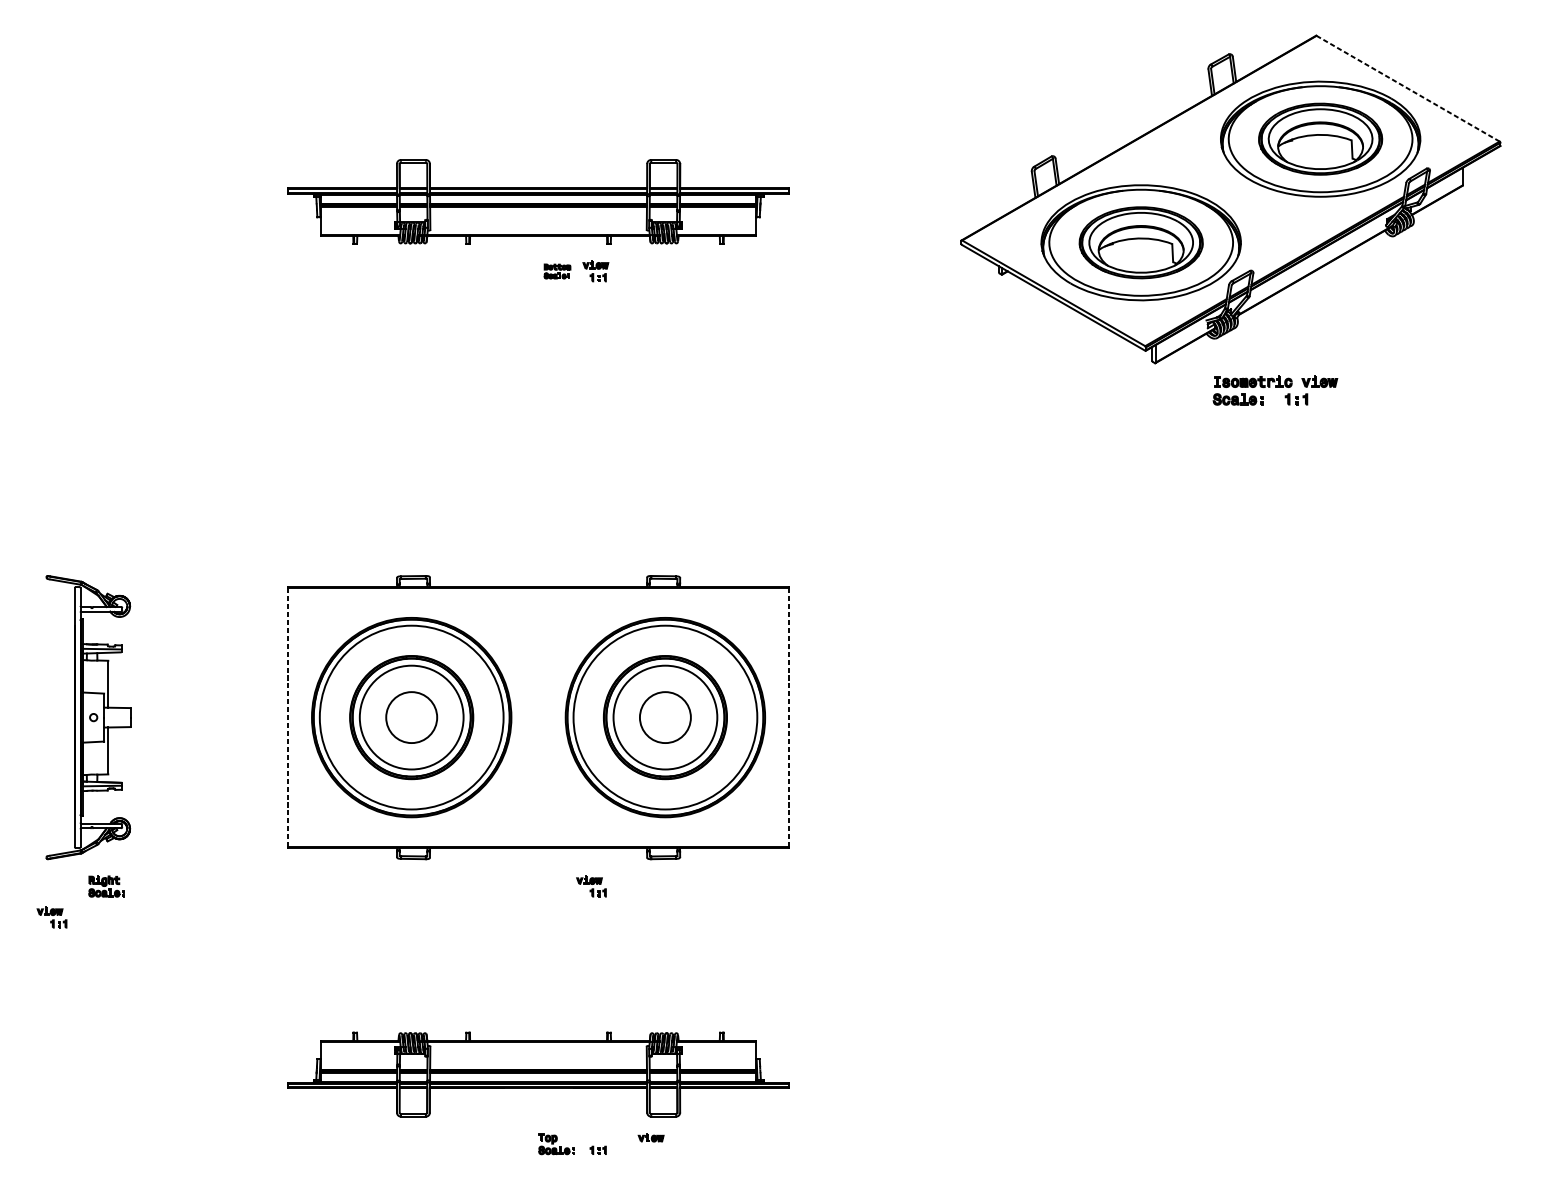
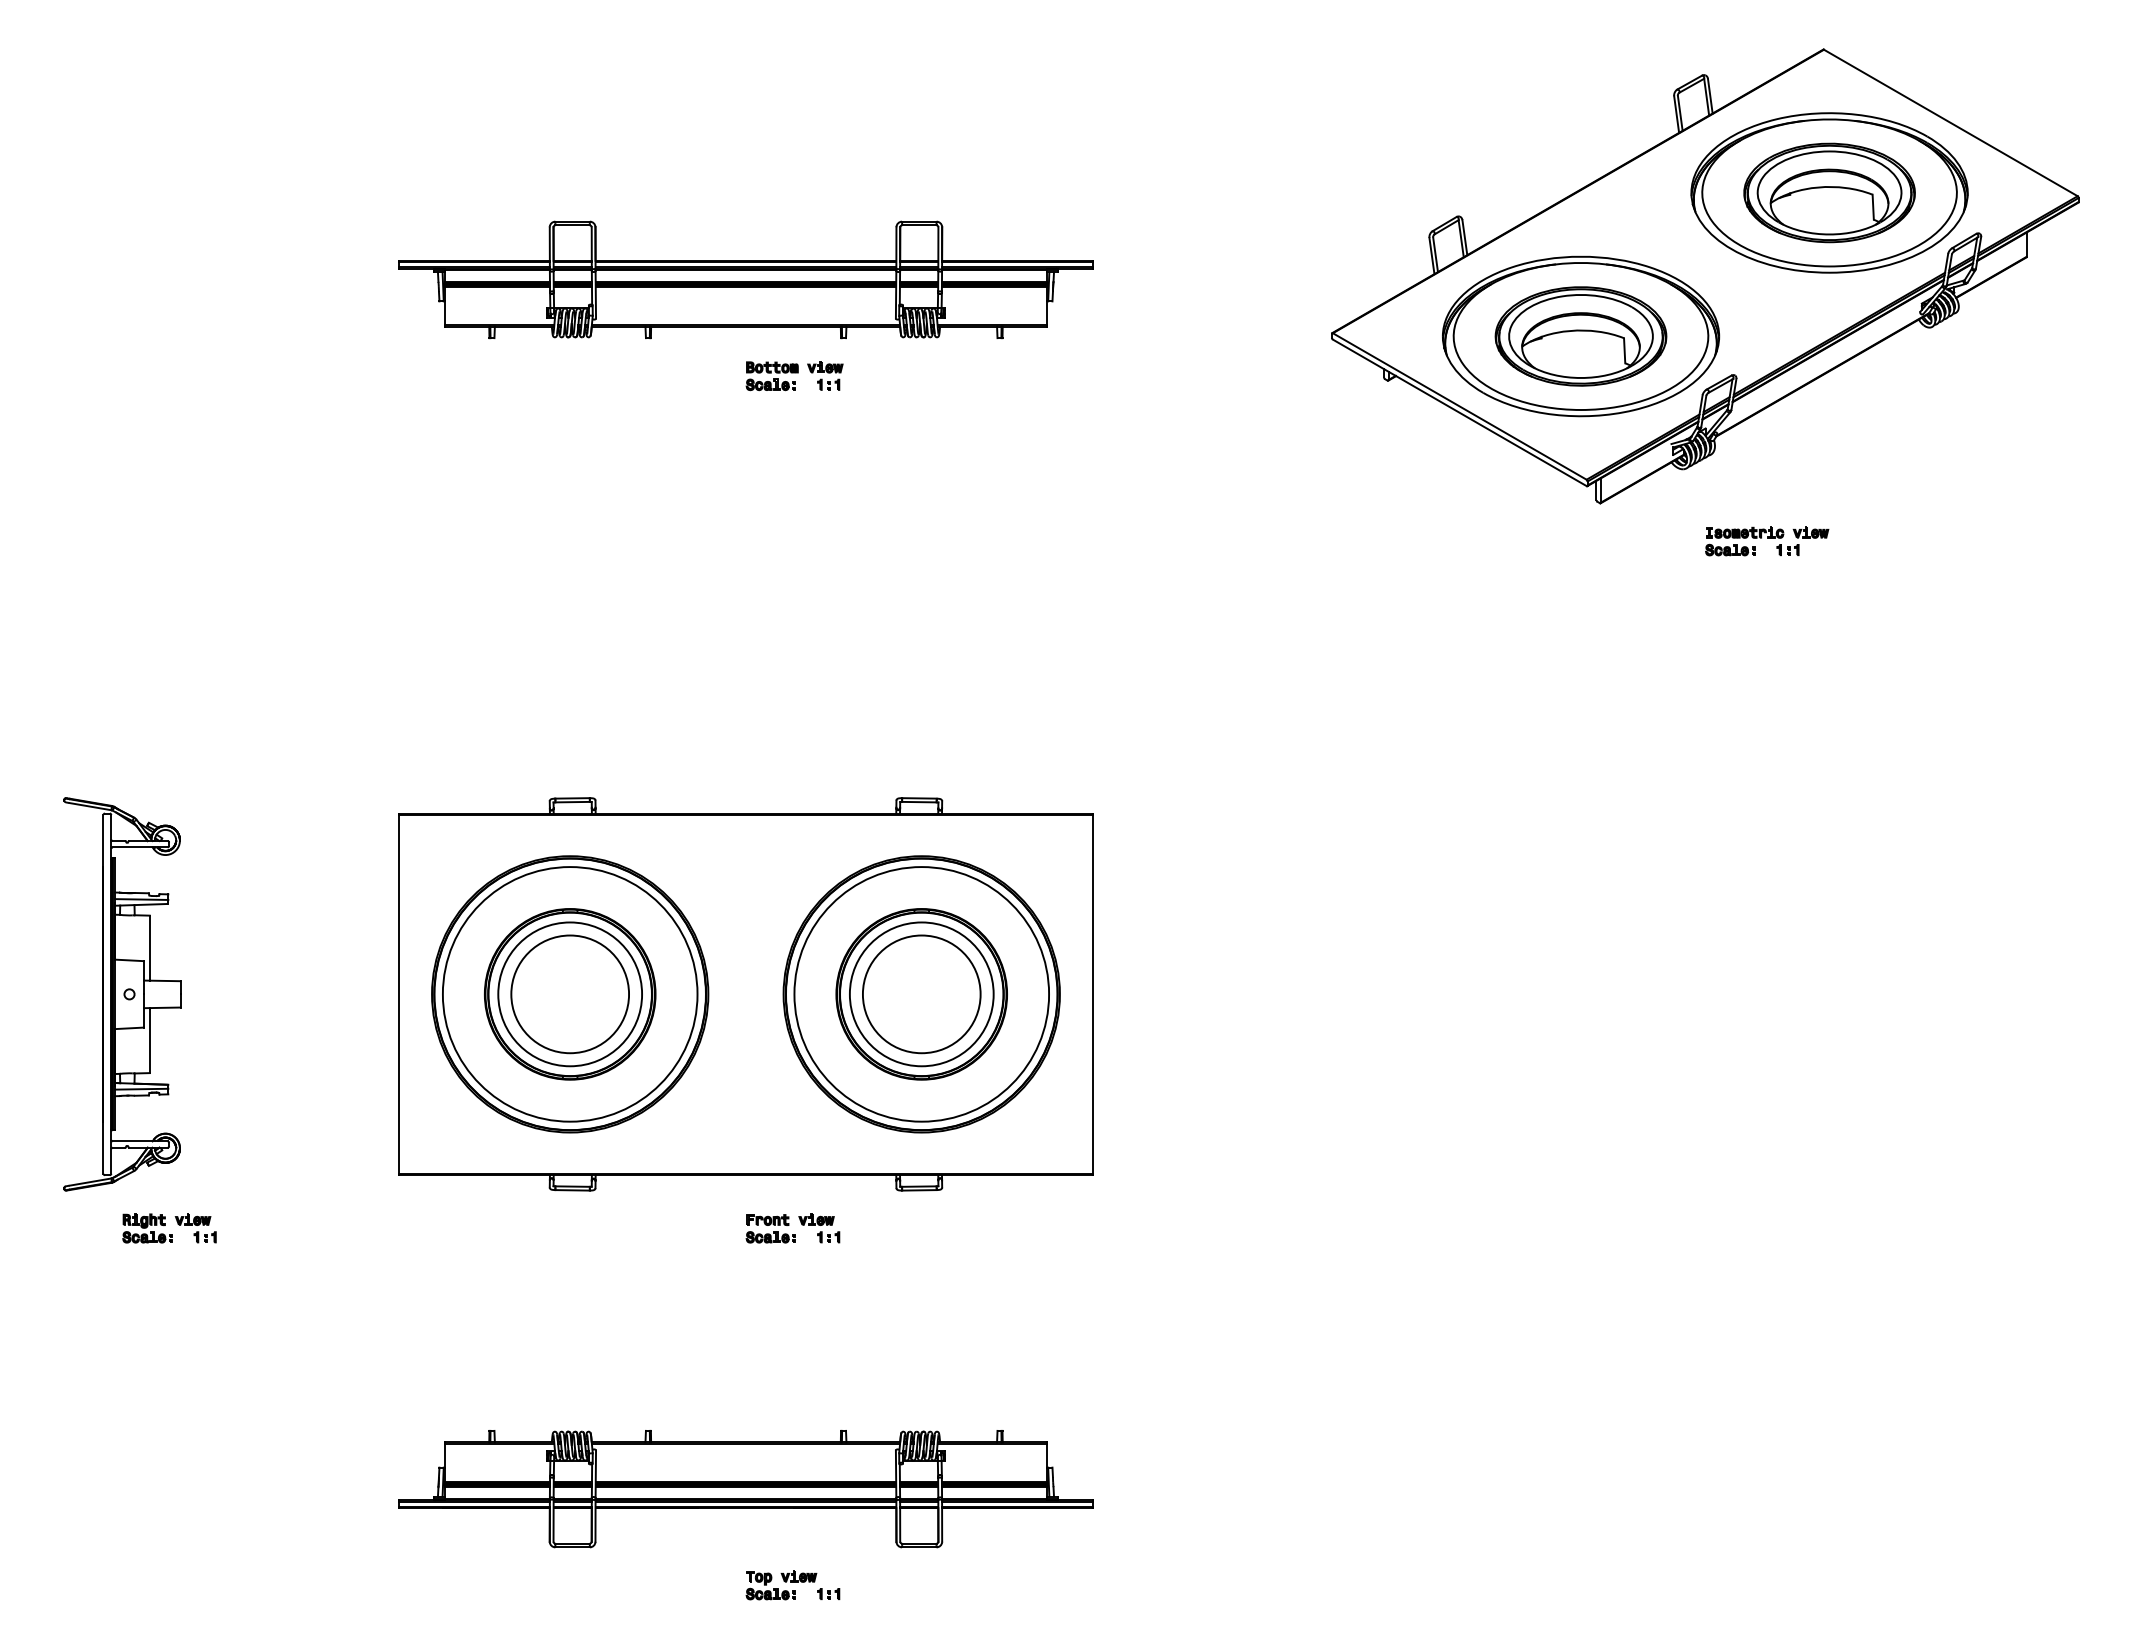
line: (1407, 88) -> (1950, 122), dashed -> solid
part: (556, 271) -> (771, 376), size x1.43
part: (1275, 390) -> (1767, 541), size x0.71
line: (287, 717) -> (398, 994), dashed -> solid
circle: (411, 717) -> (570, 994), size x1.67
circle: (665, 717) -> (921, 994), size x1.67
line: (789, 717) -> (1093, 994), dashed -> solid
part: (556, 886) -> (770, 1228), added
part: (51, 917) -> (195, 1228), moved
part: (650, 1137) -> (798, 1576), moved

